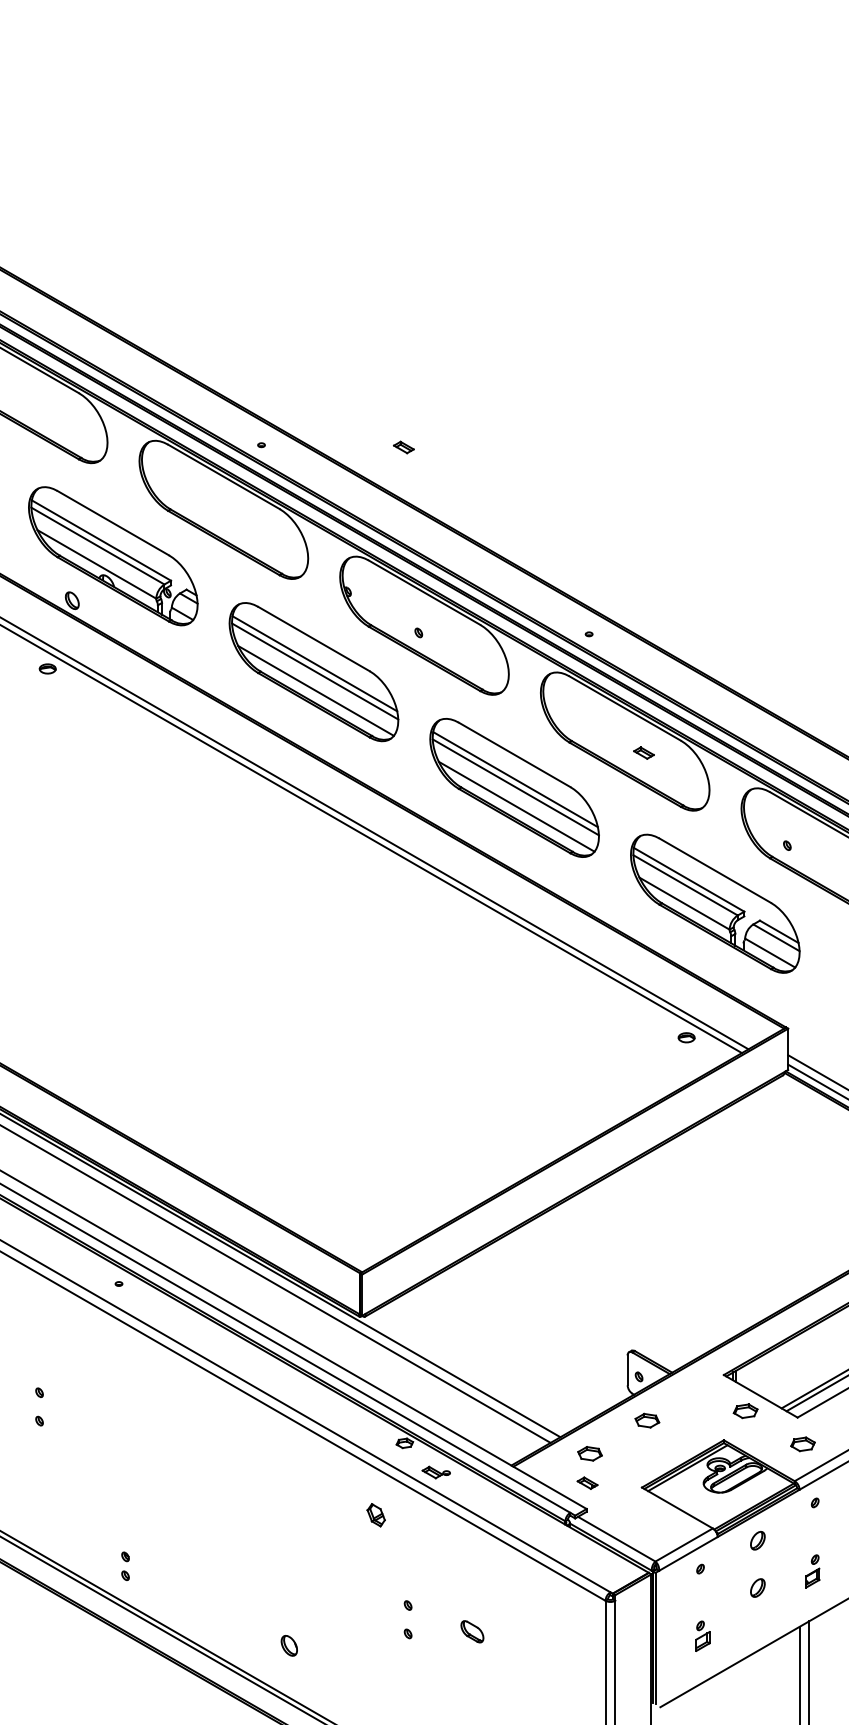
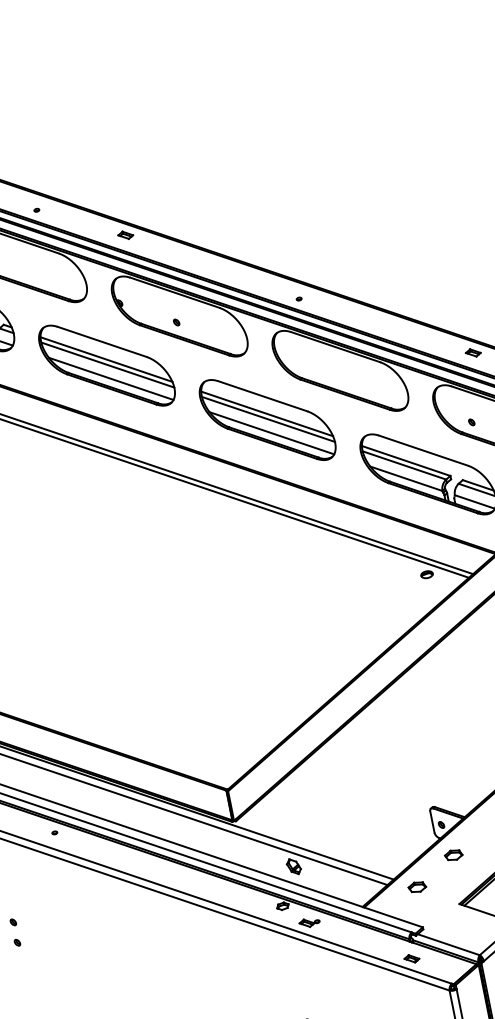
part: (403, 447) -> (125, 235), moved
part: (643, 752) -> (472, 352), moved
part: (587, 1482) -> (411, 958), moved
part: (375, 1515) -> (293, 866), moved

